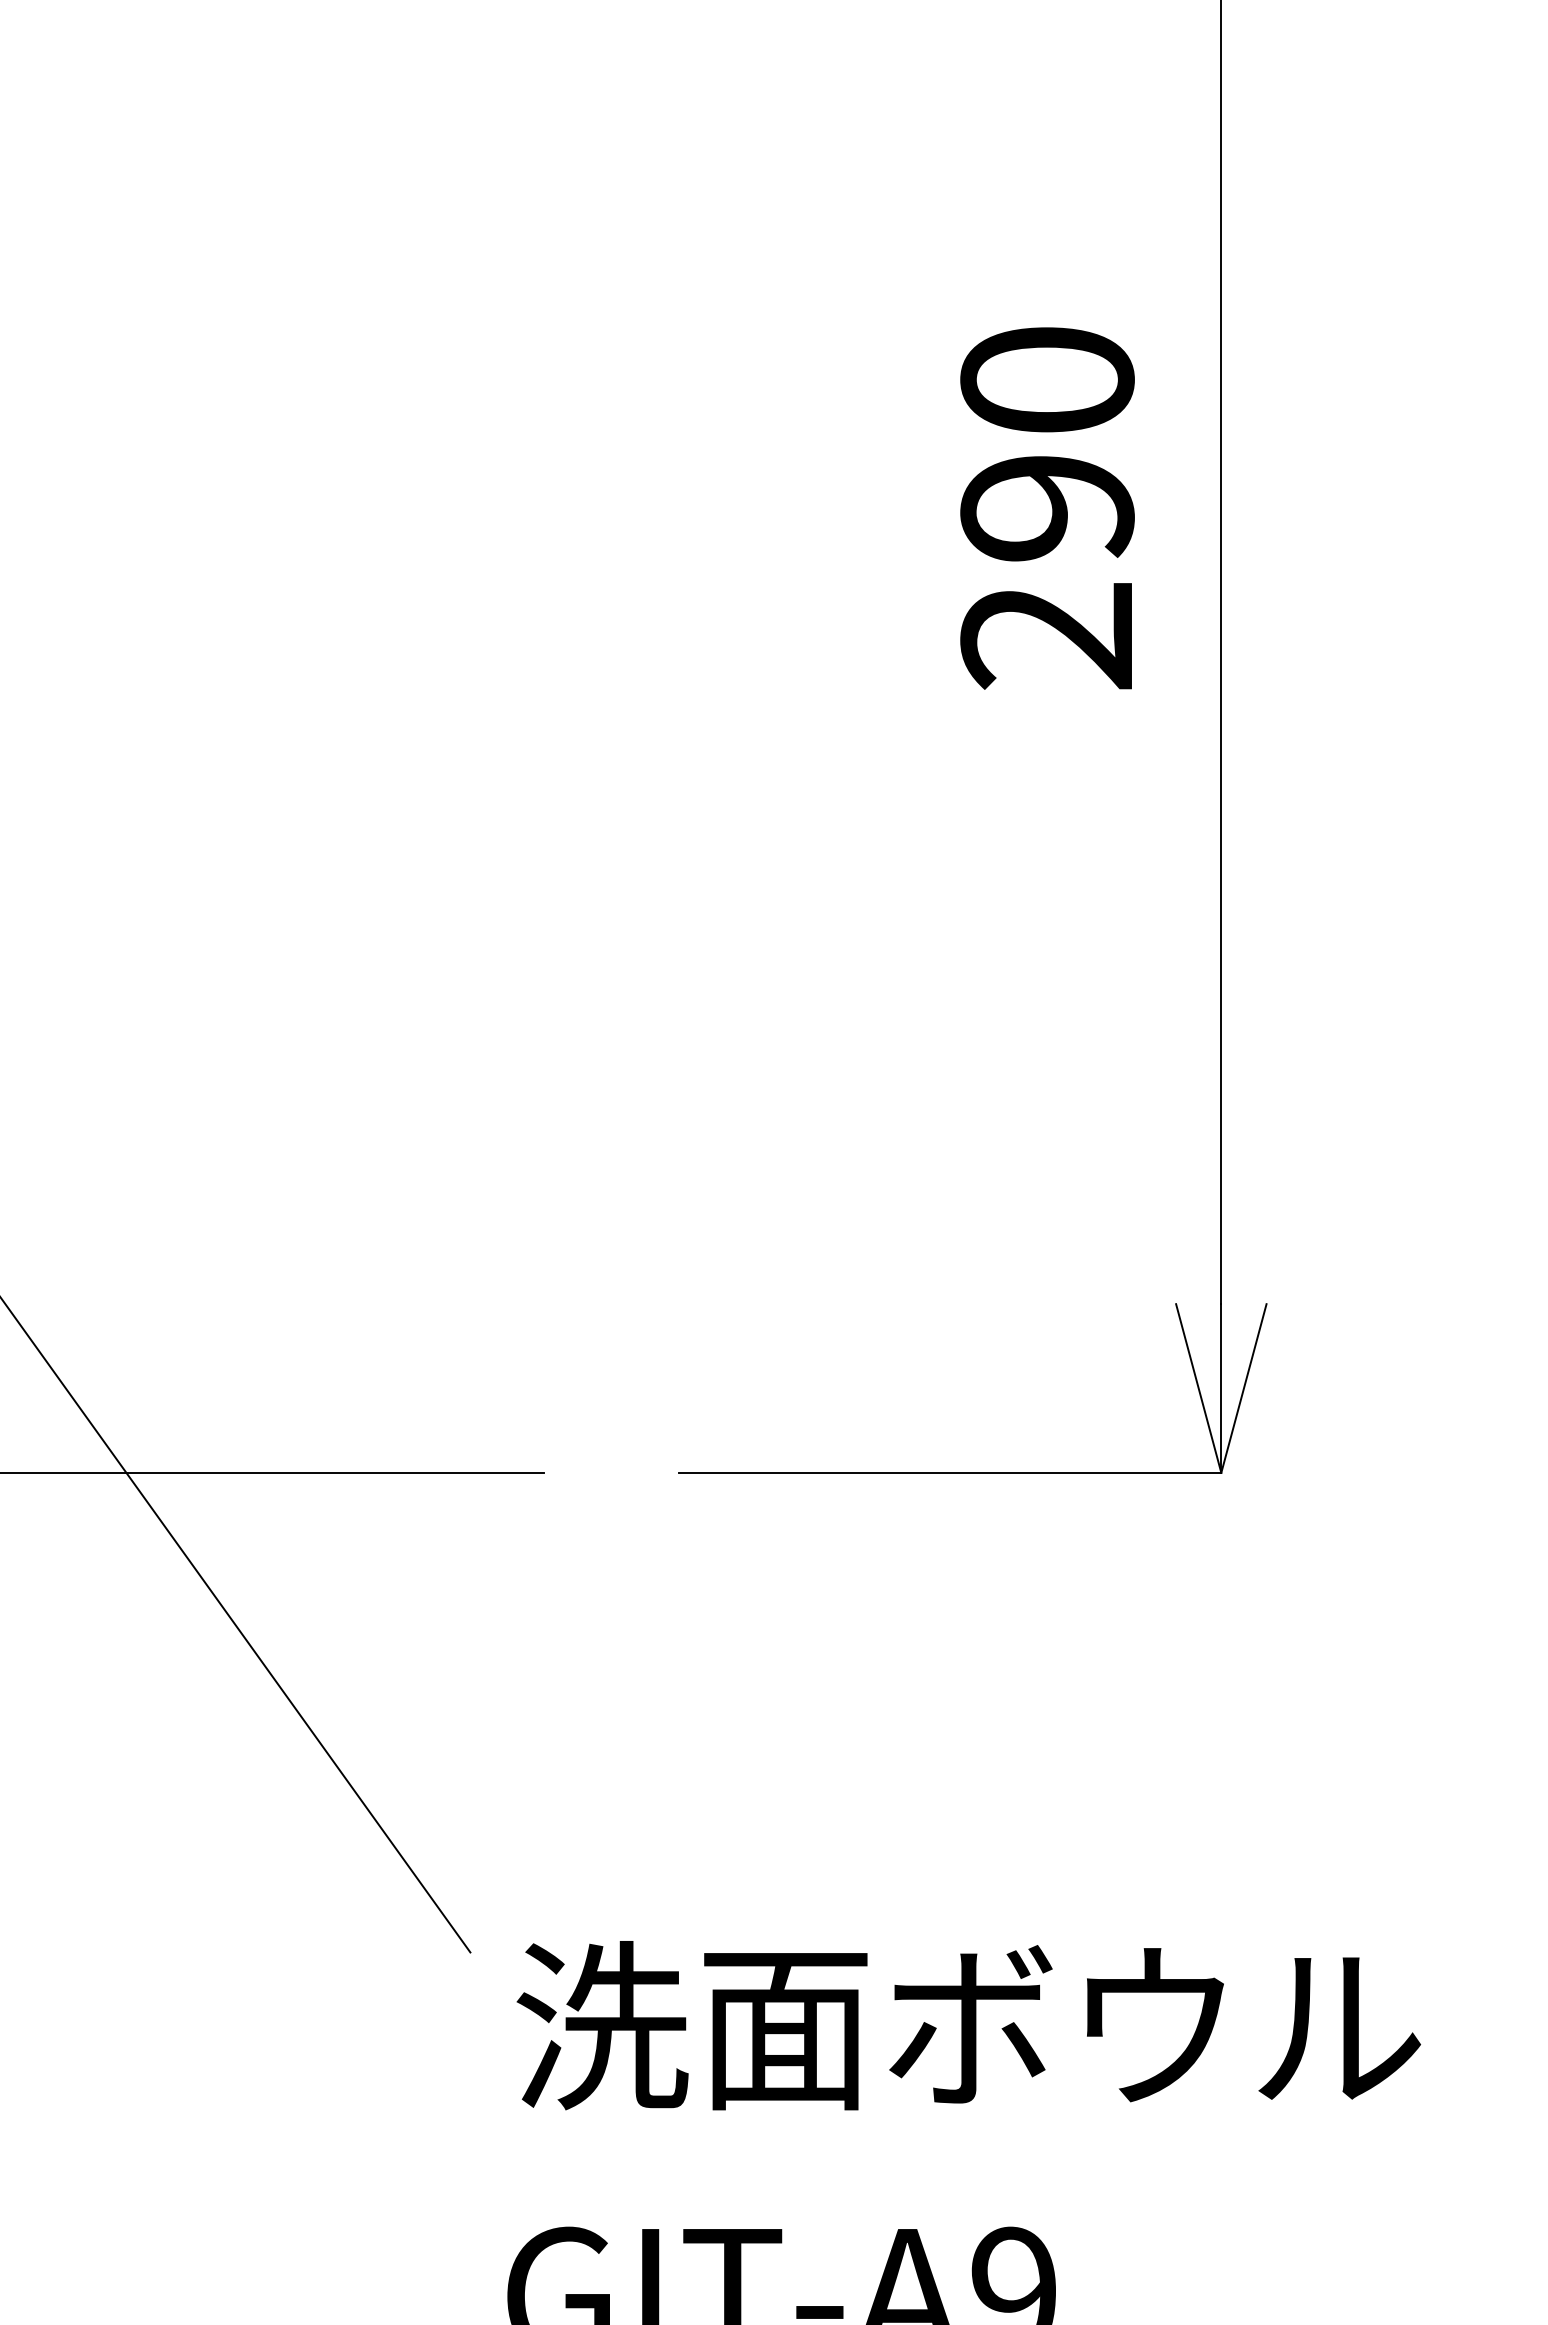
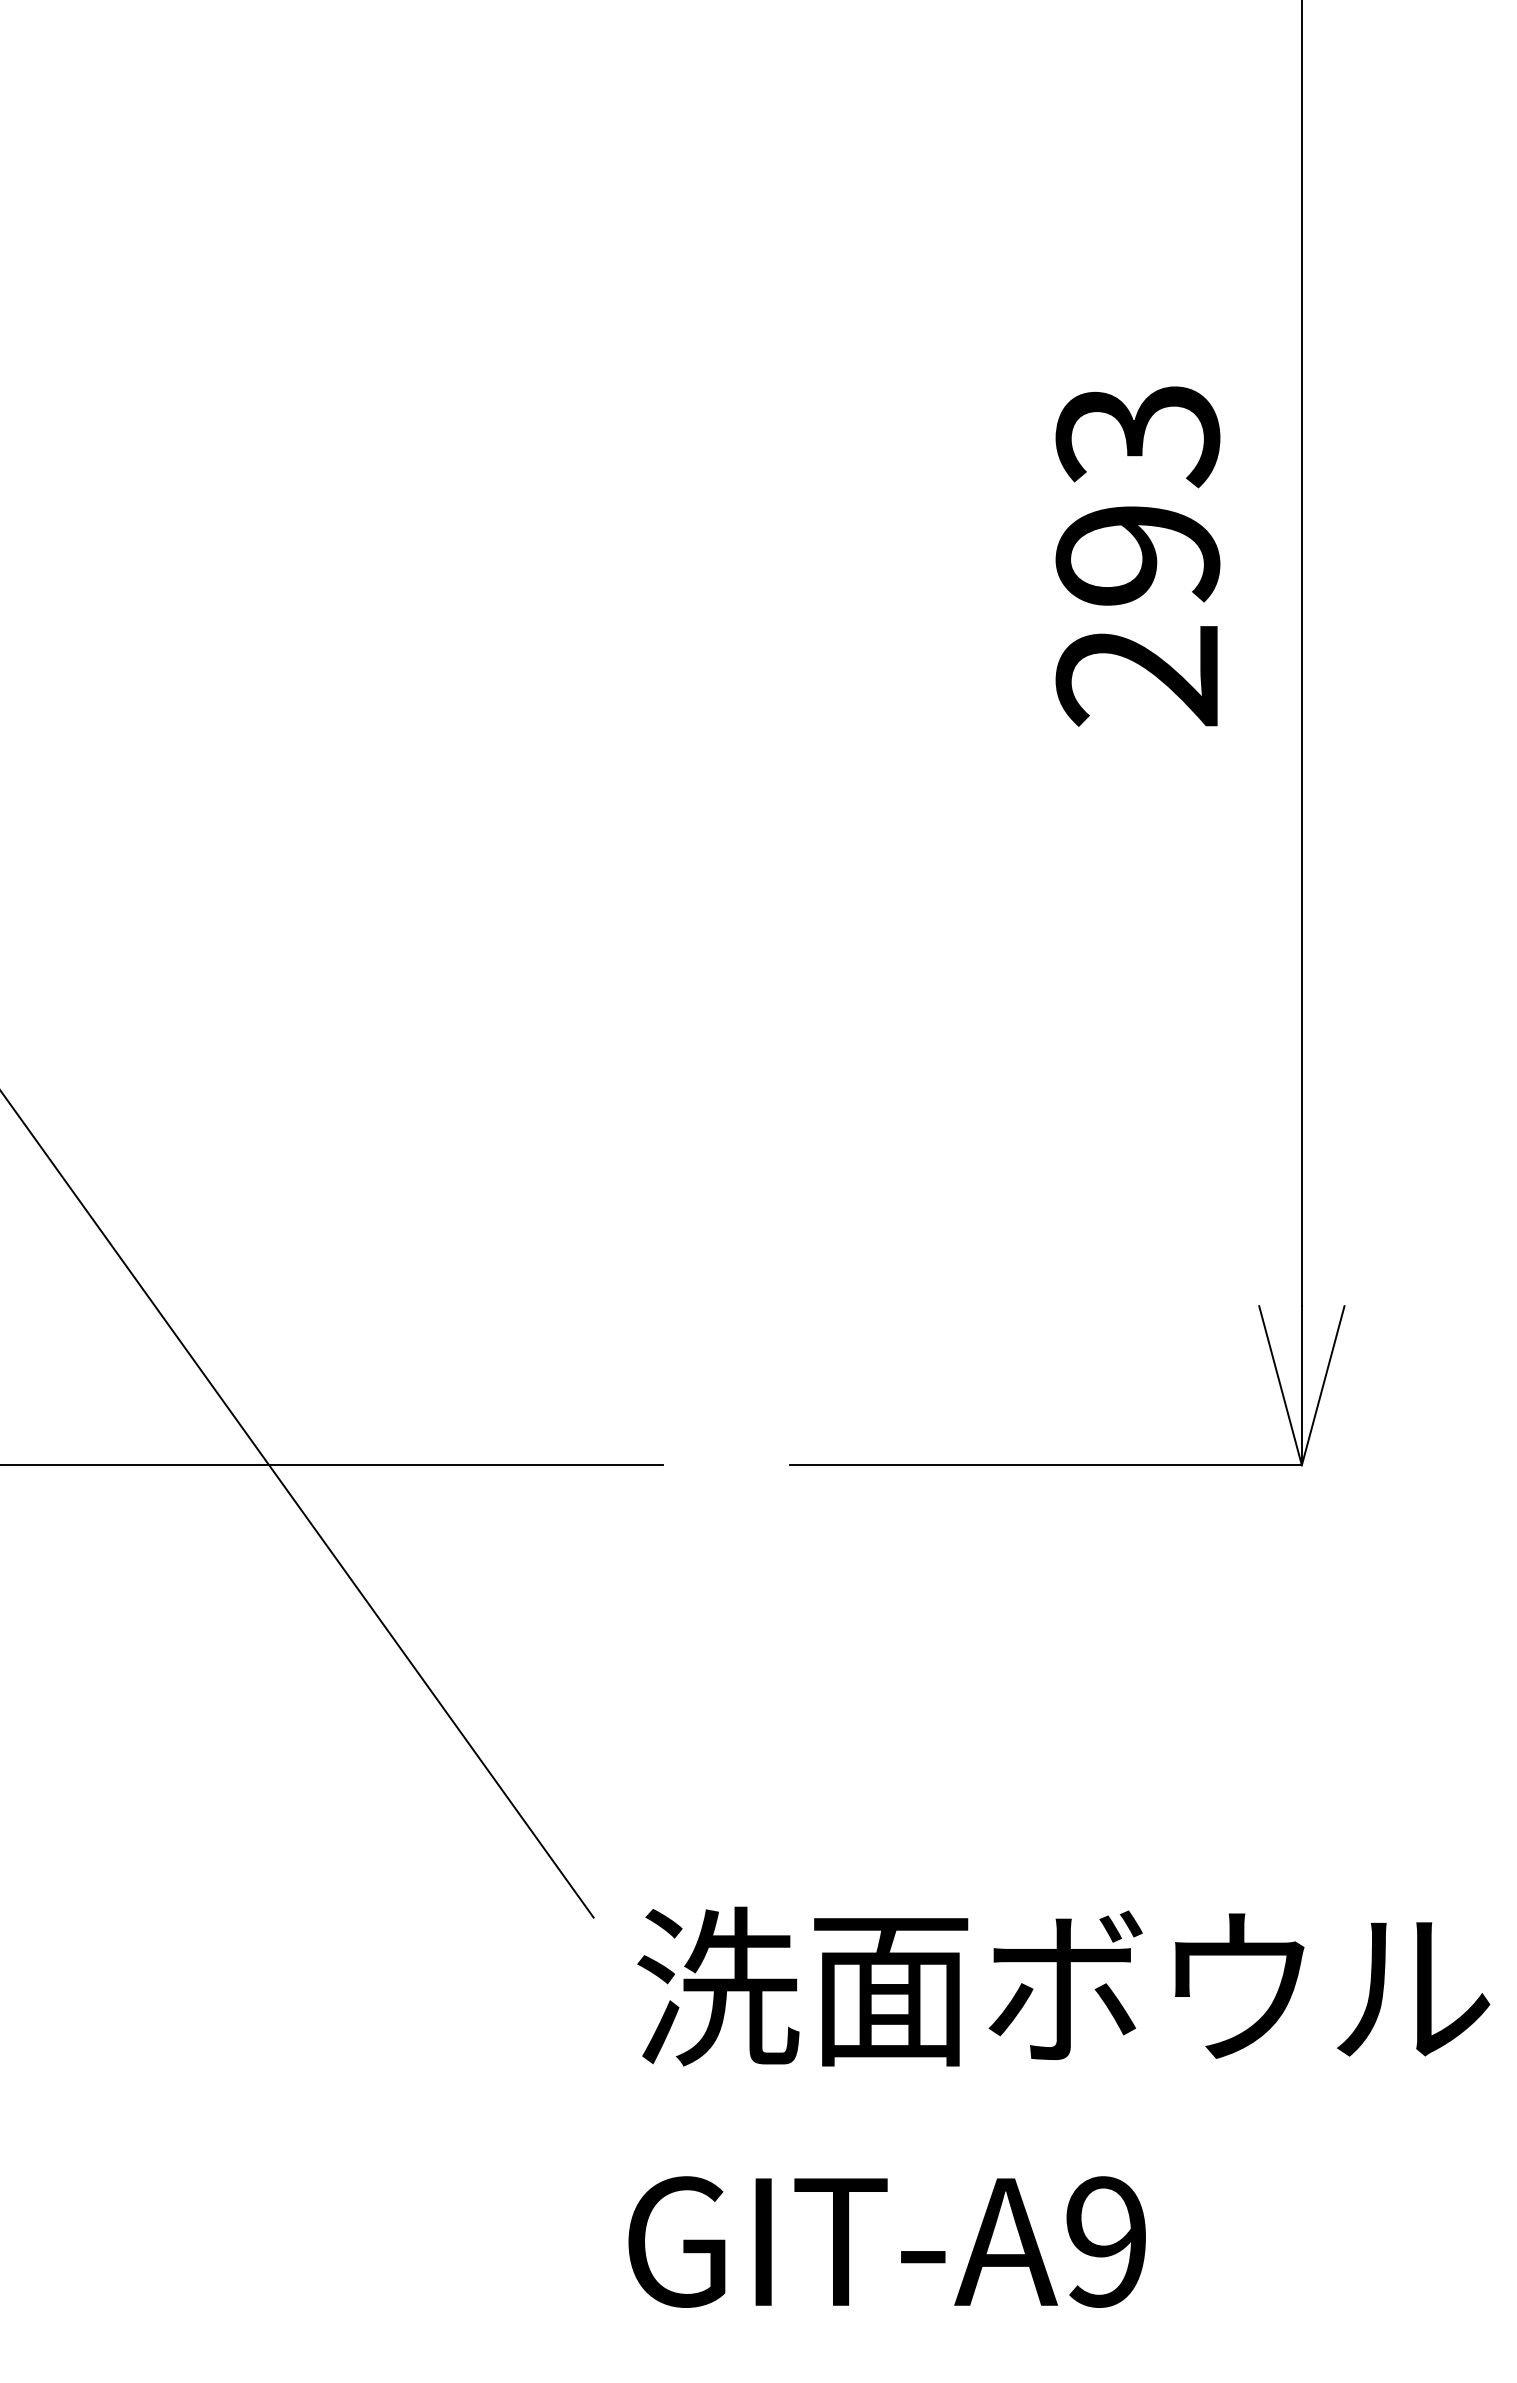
text: (1047, 382) -> (1137, 436), 290 -> 293

